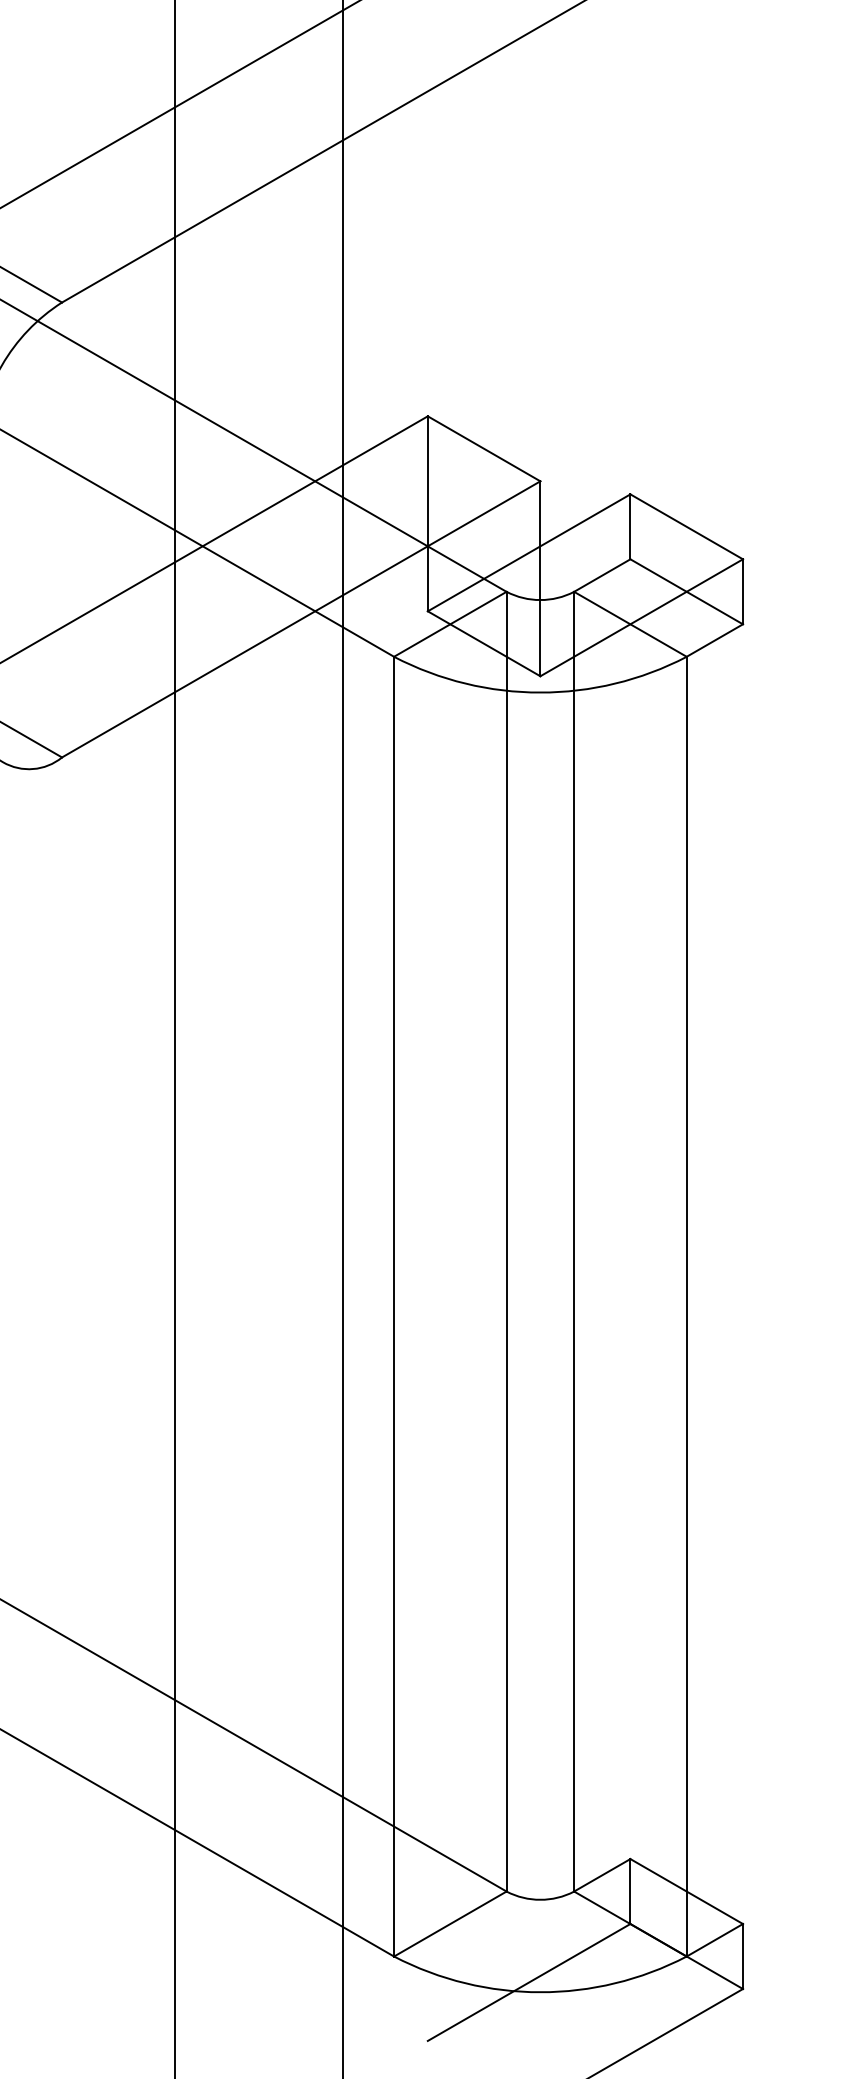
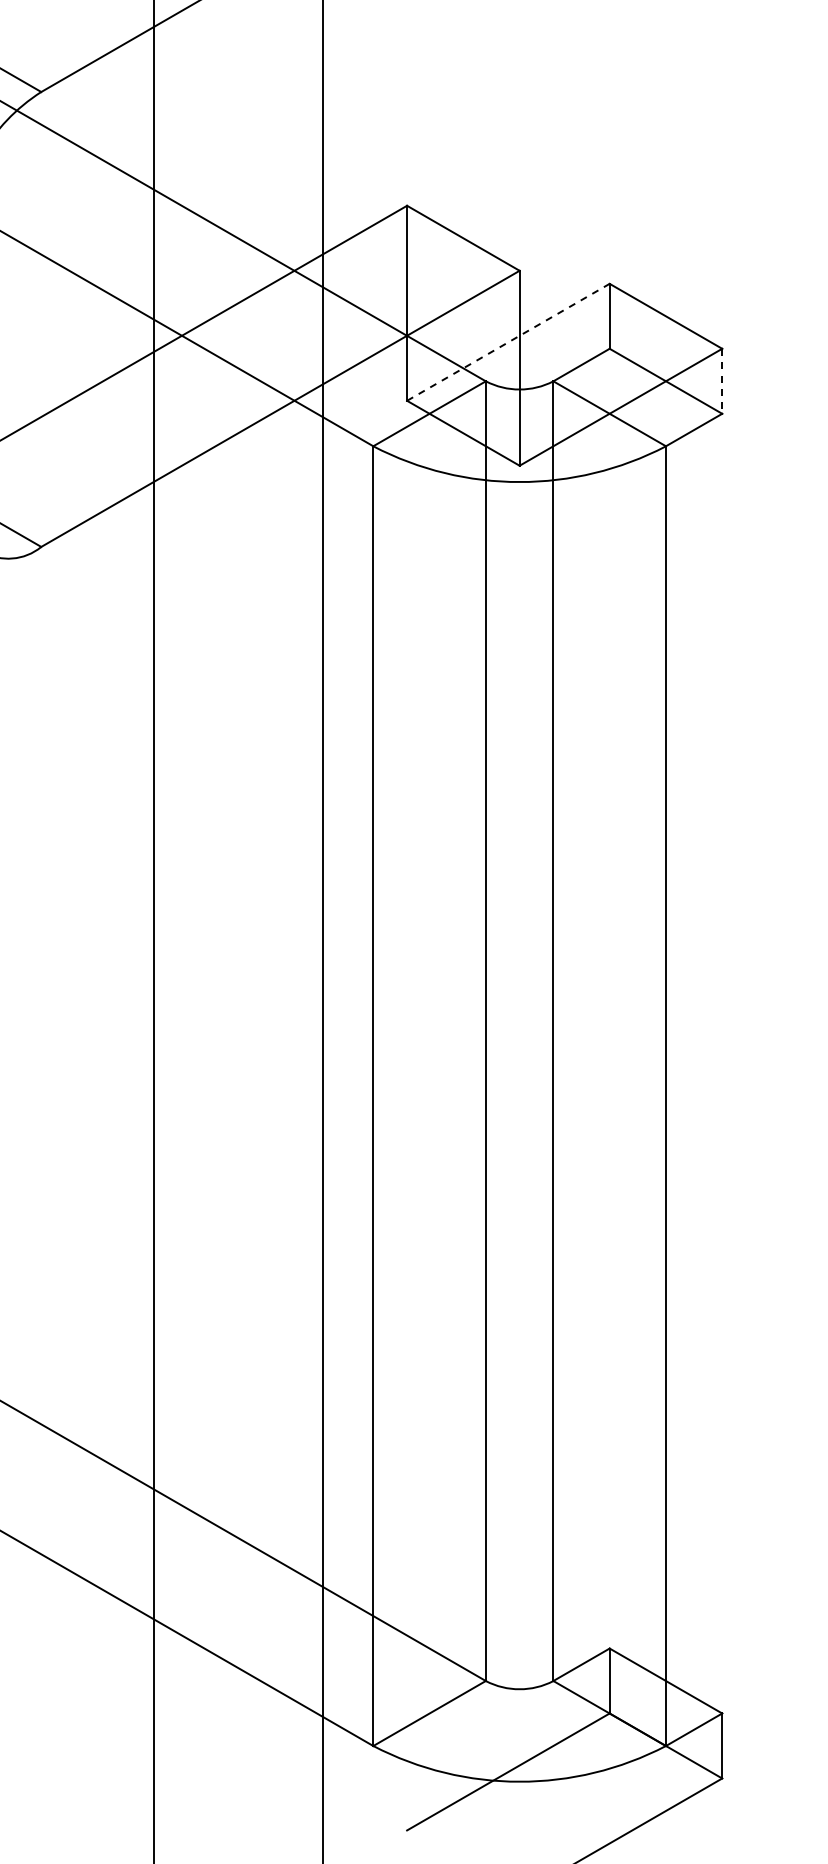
line: (529, 552) -> (508, 341), solid -> dashed
line: (743, 591) -> (722, 380), solid -> dashed

